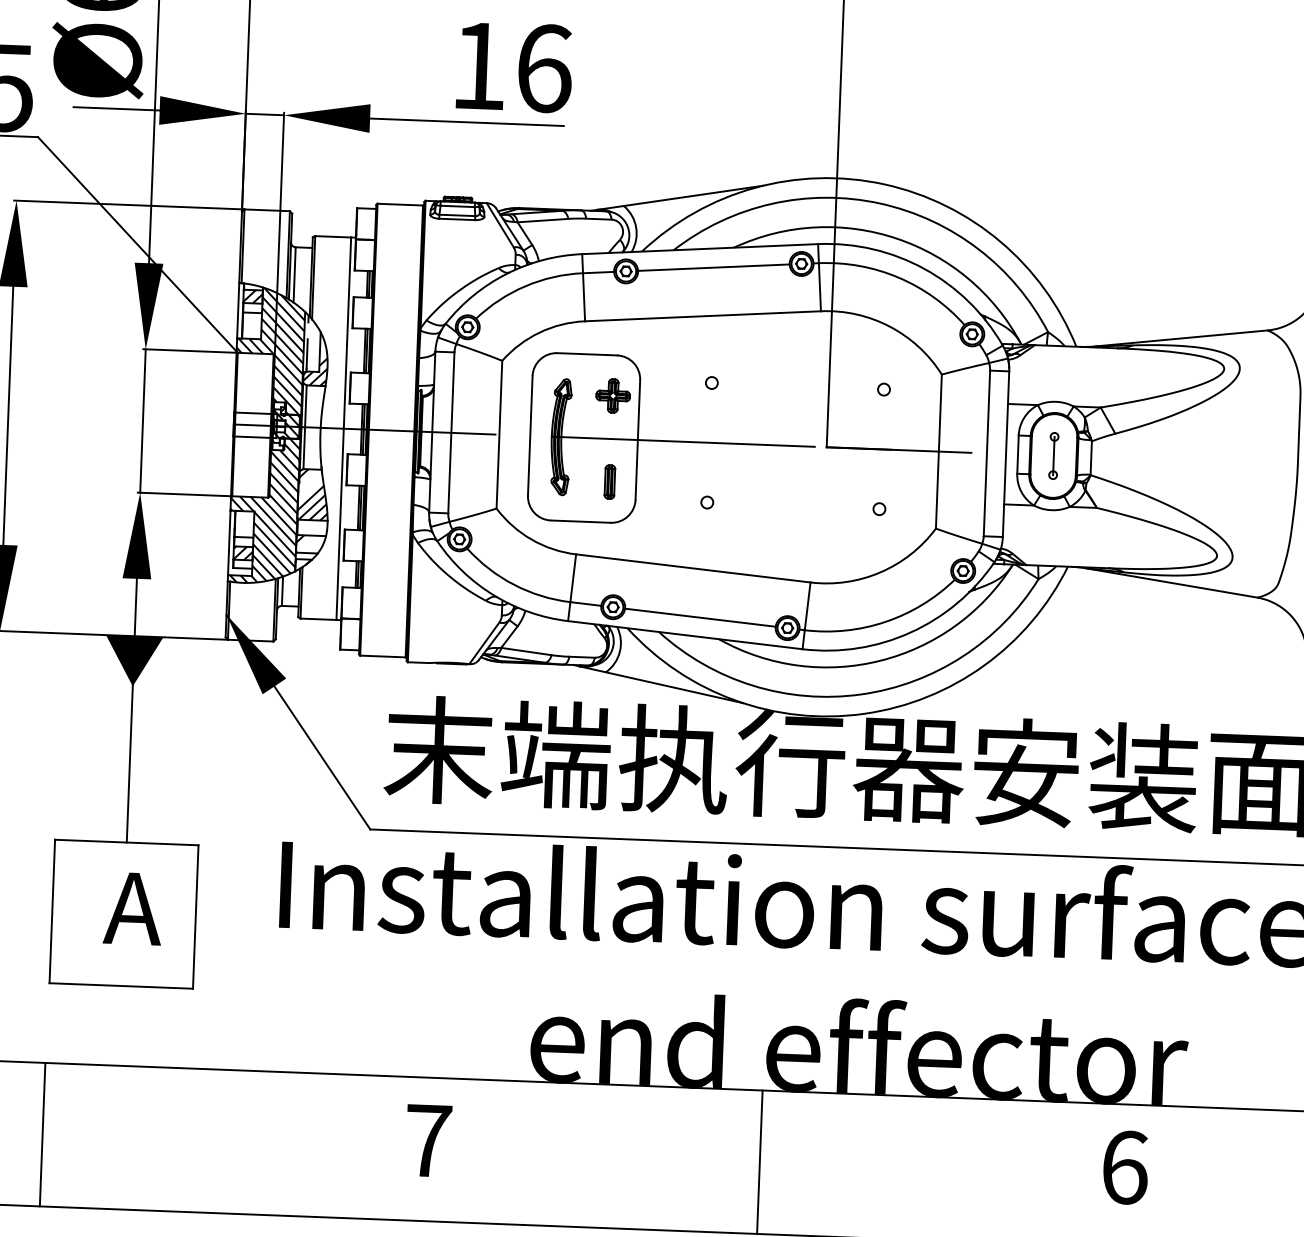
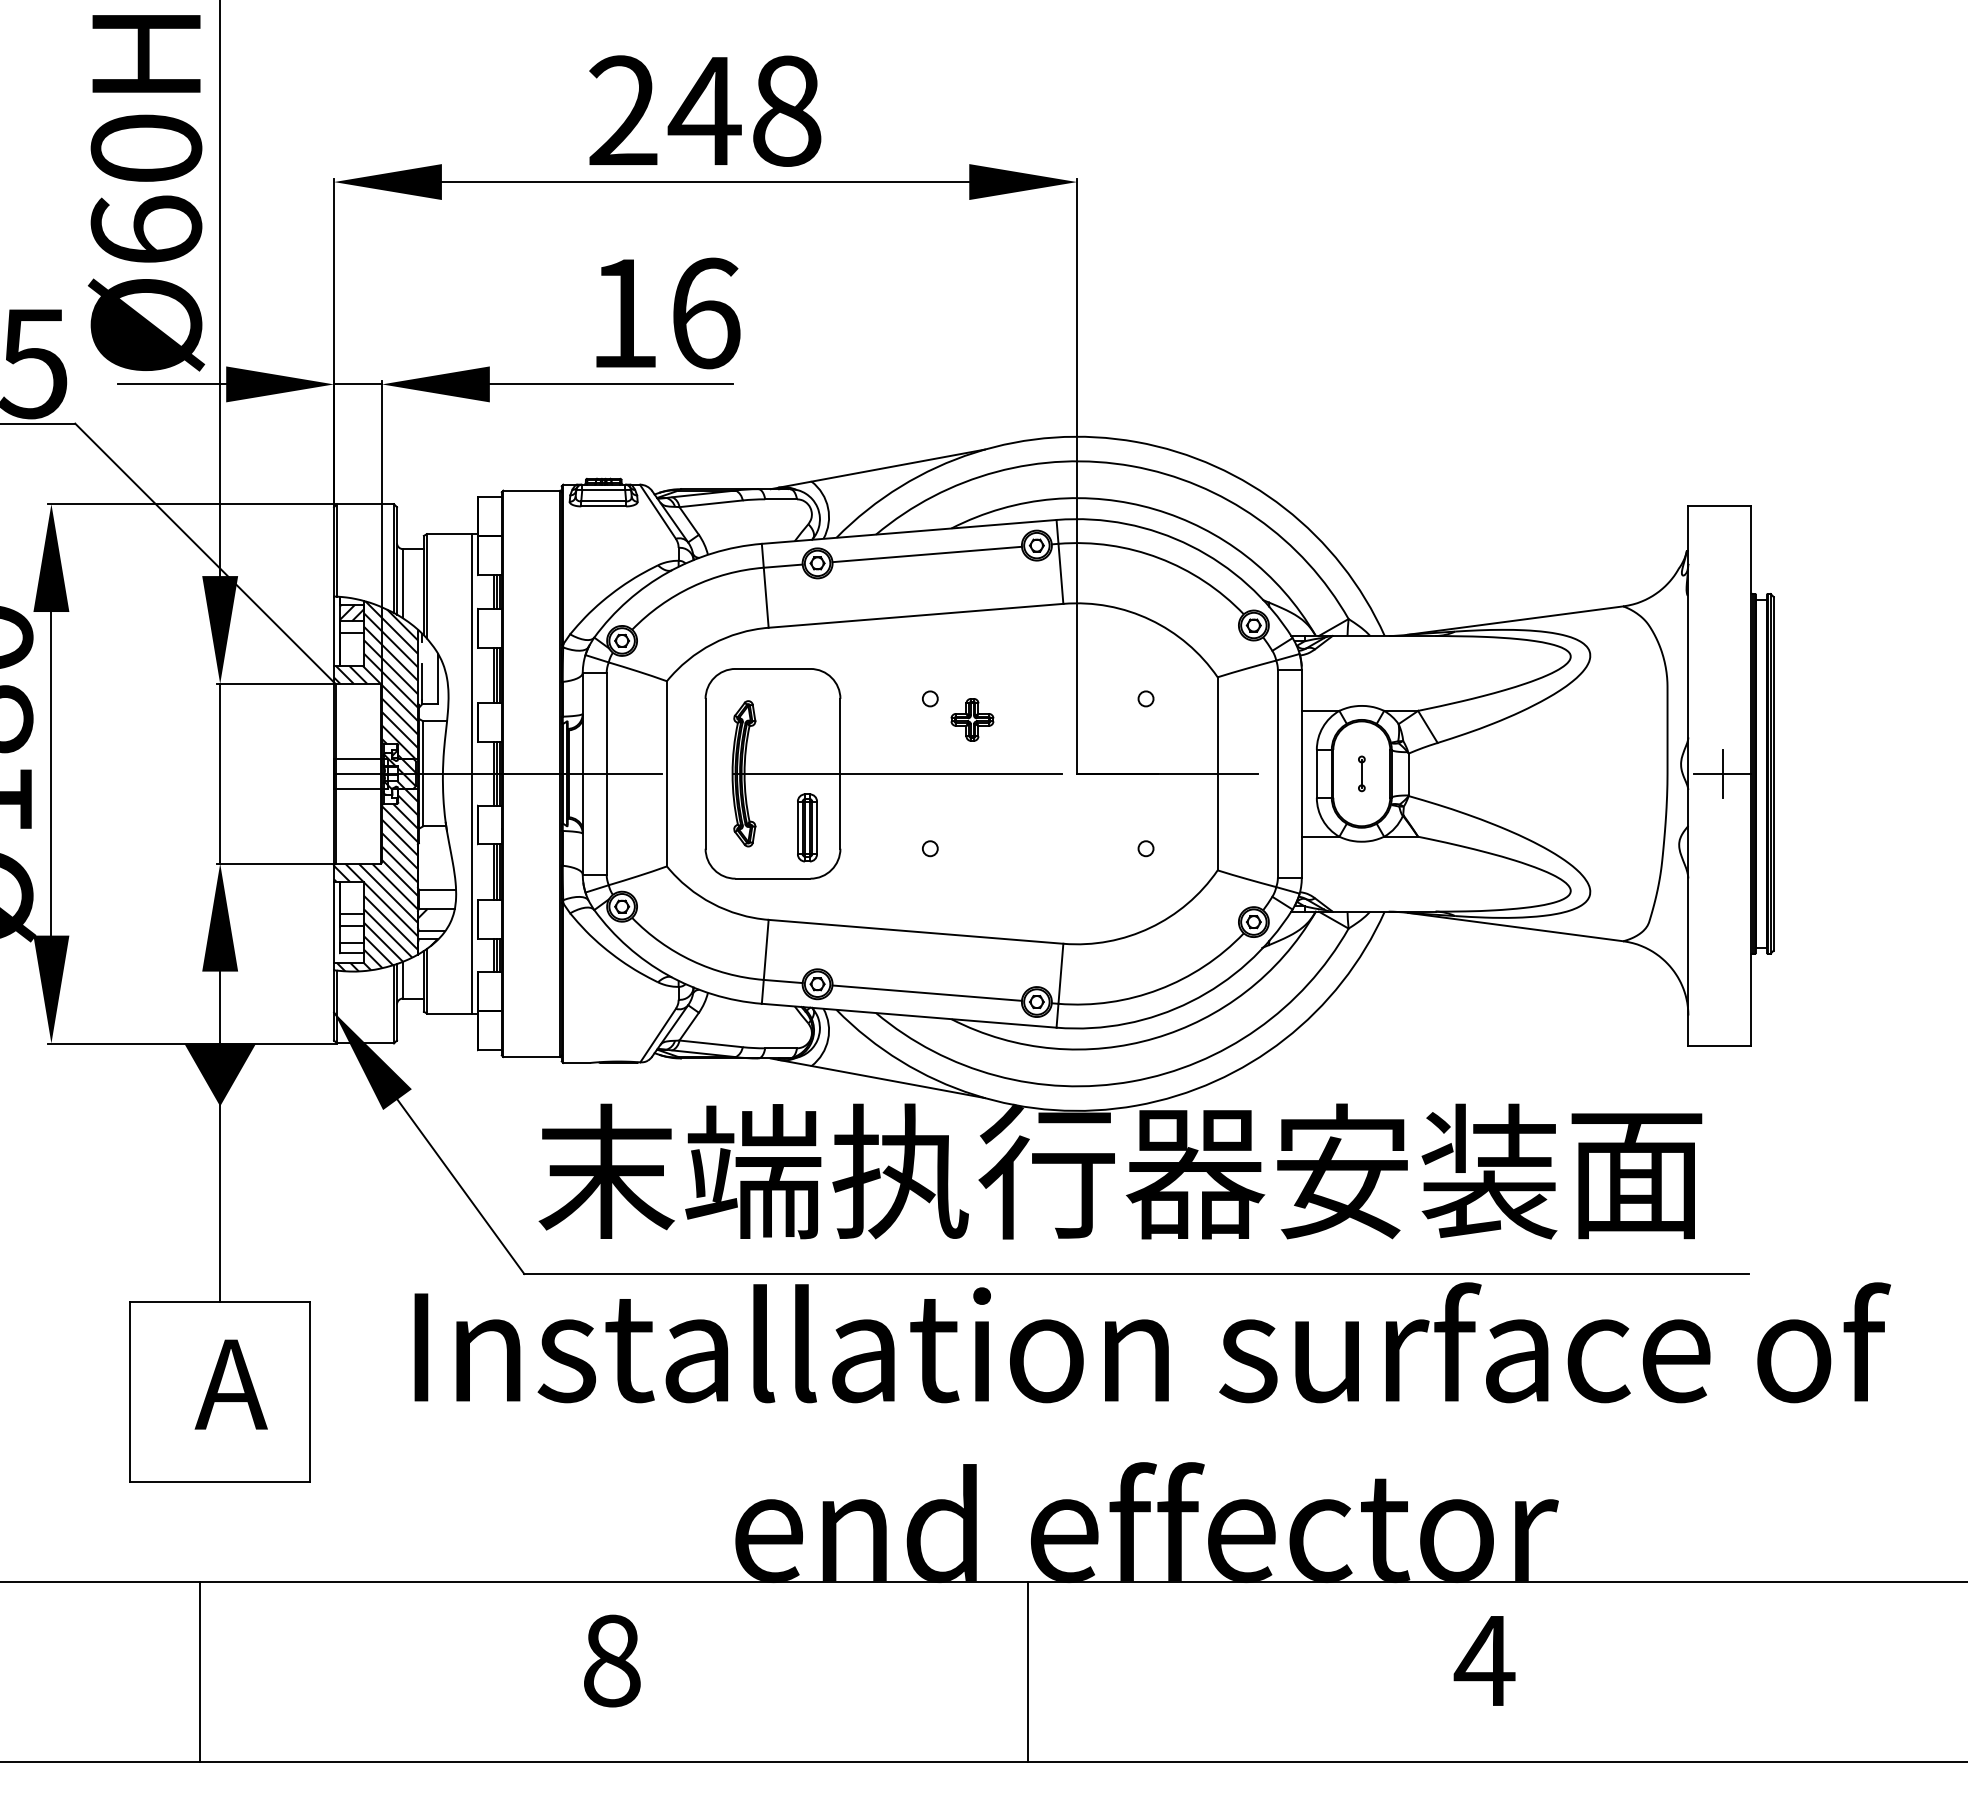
hatch: (315, 359) -> (433, 688), removed
part: (613, 395) -> (972, 719), moved
part: (1053, 455) -> (1361, 773), size x0.6
part: (609, 481) -> (807, 827), size x1.6
hatch: (313, 494) -> (436, 857), removed
hatch: (243, 553) -> (352, 934), removed
line: (42, 1134) -> (199, 1671), moved
text: (428, 1140) -> (612, 1660), 7 -> 8
text: (1124, 1167) -> (1484, 1660), 6 -> 4

